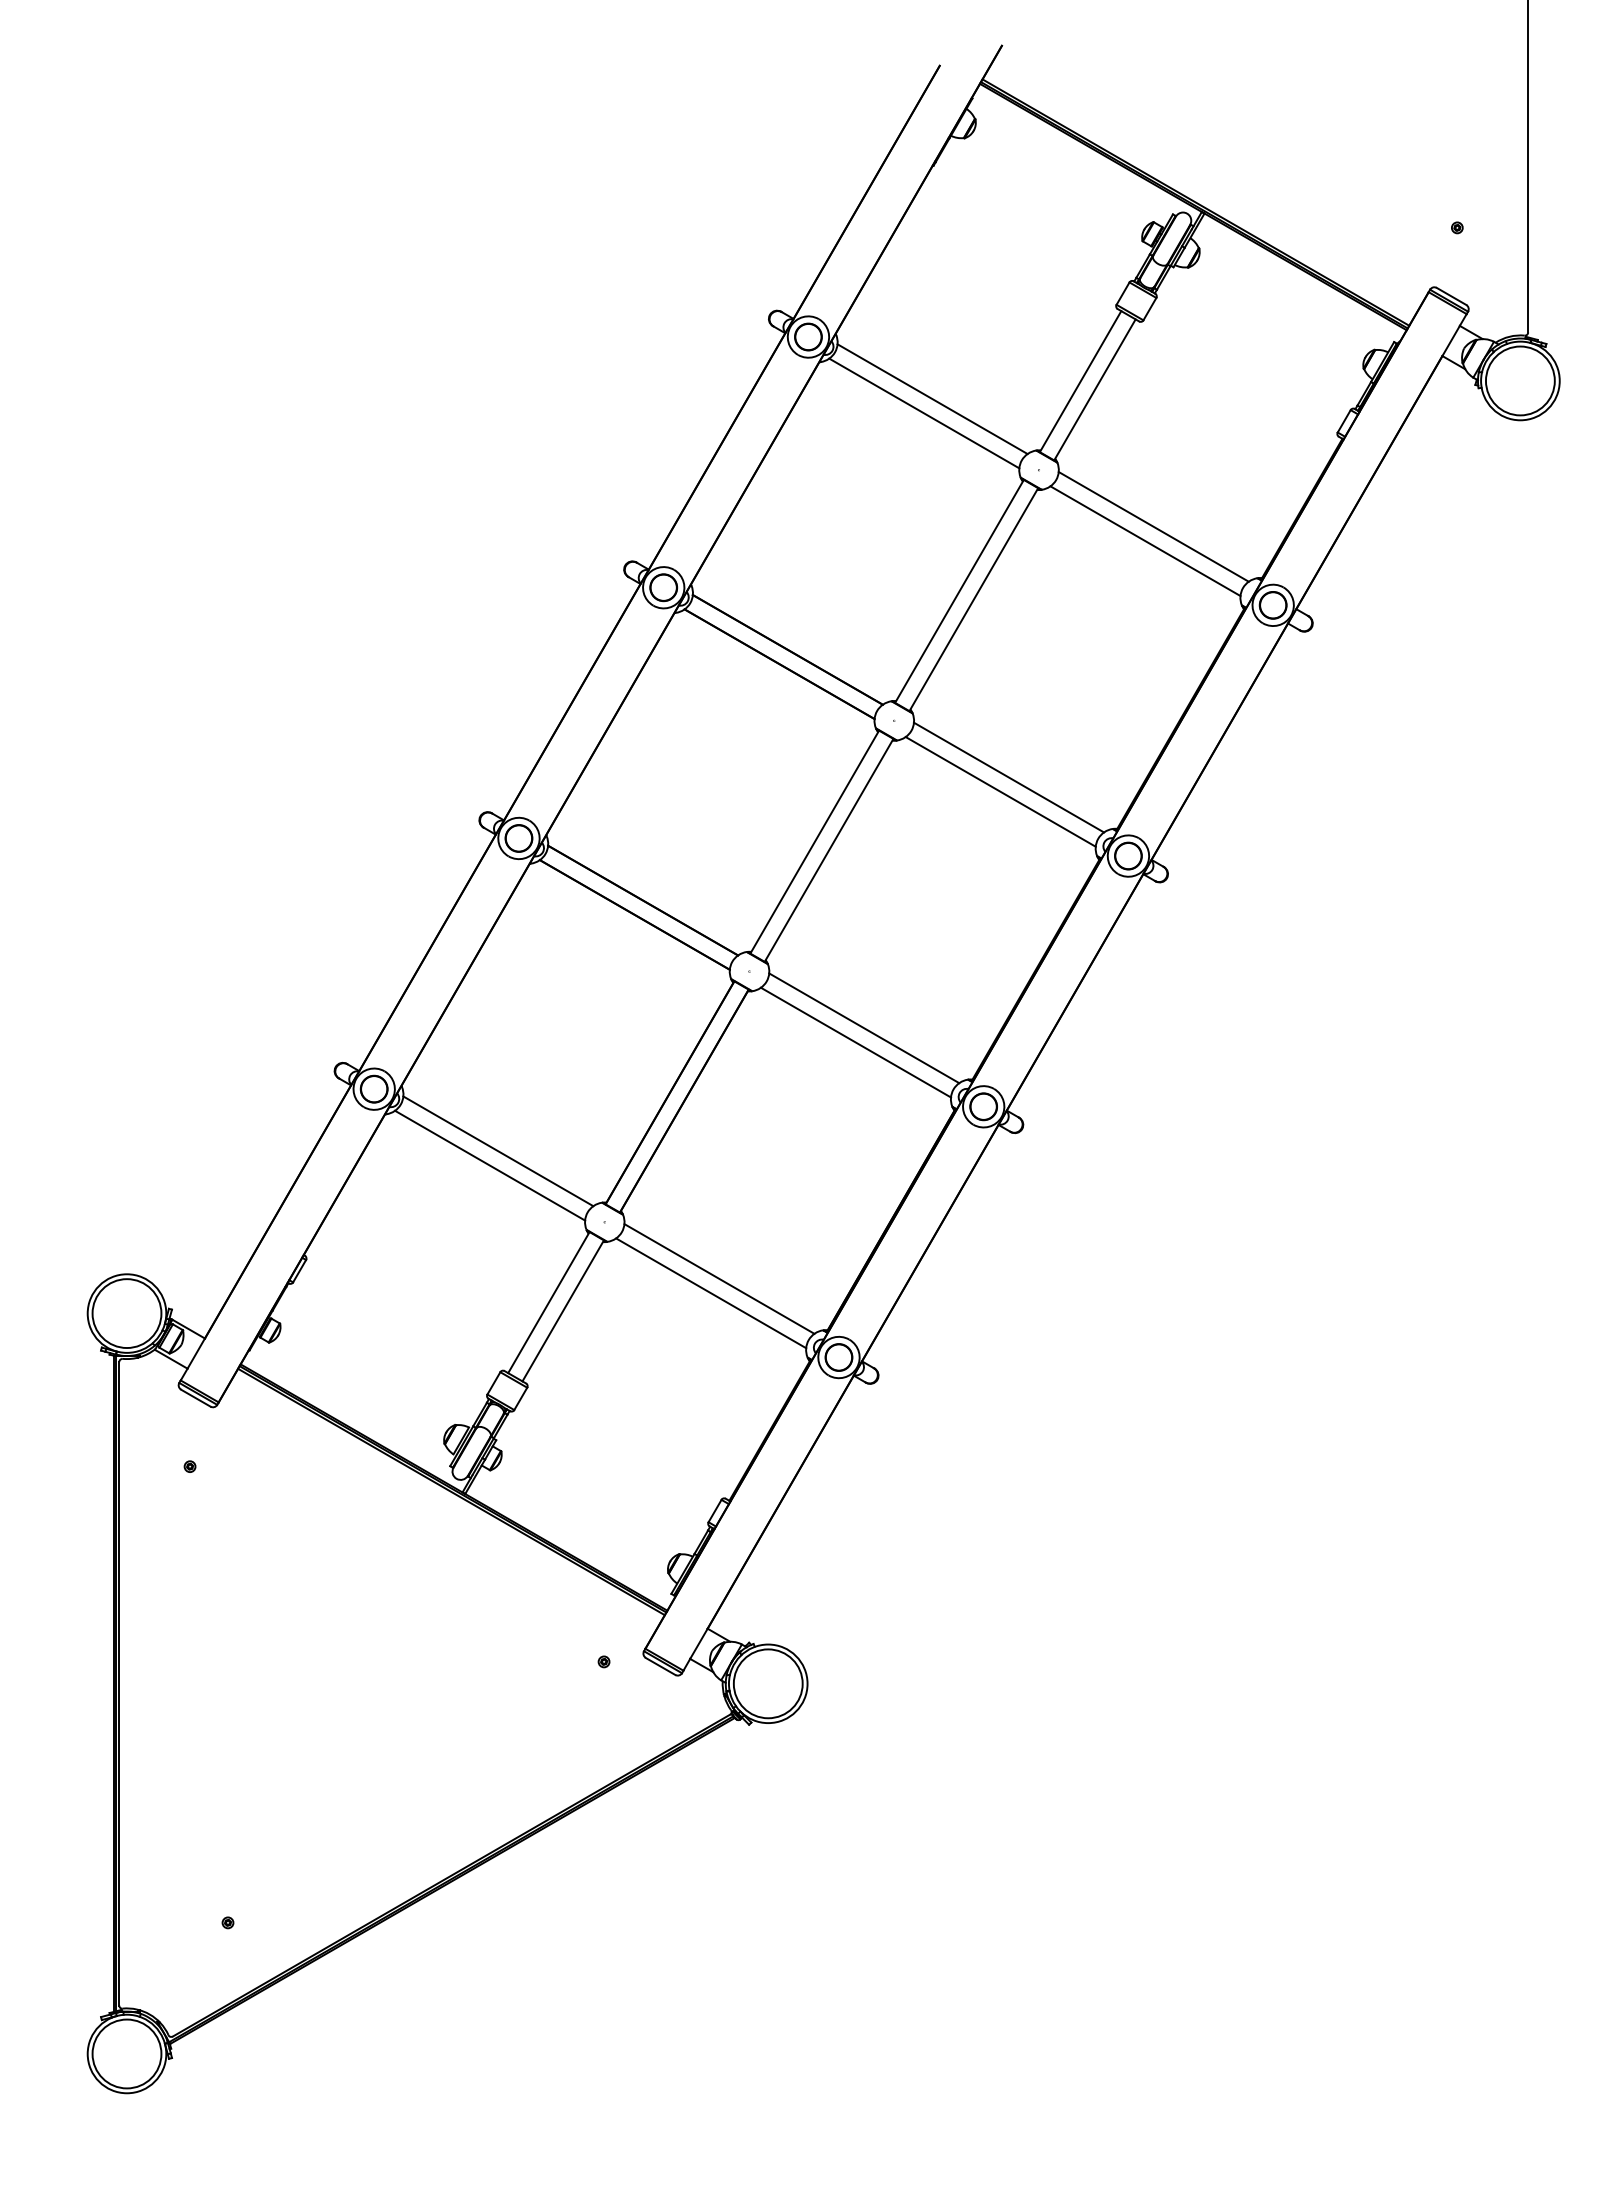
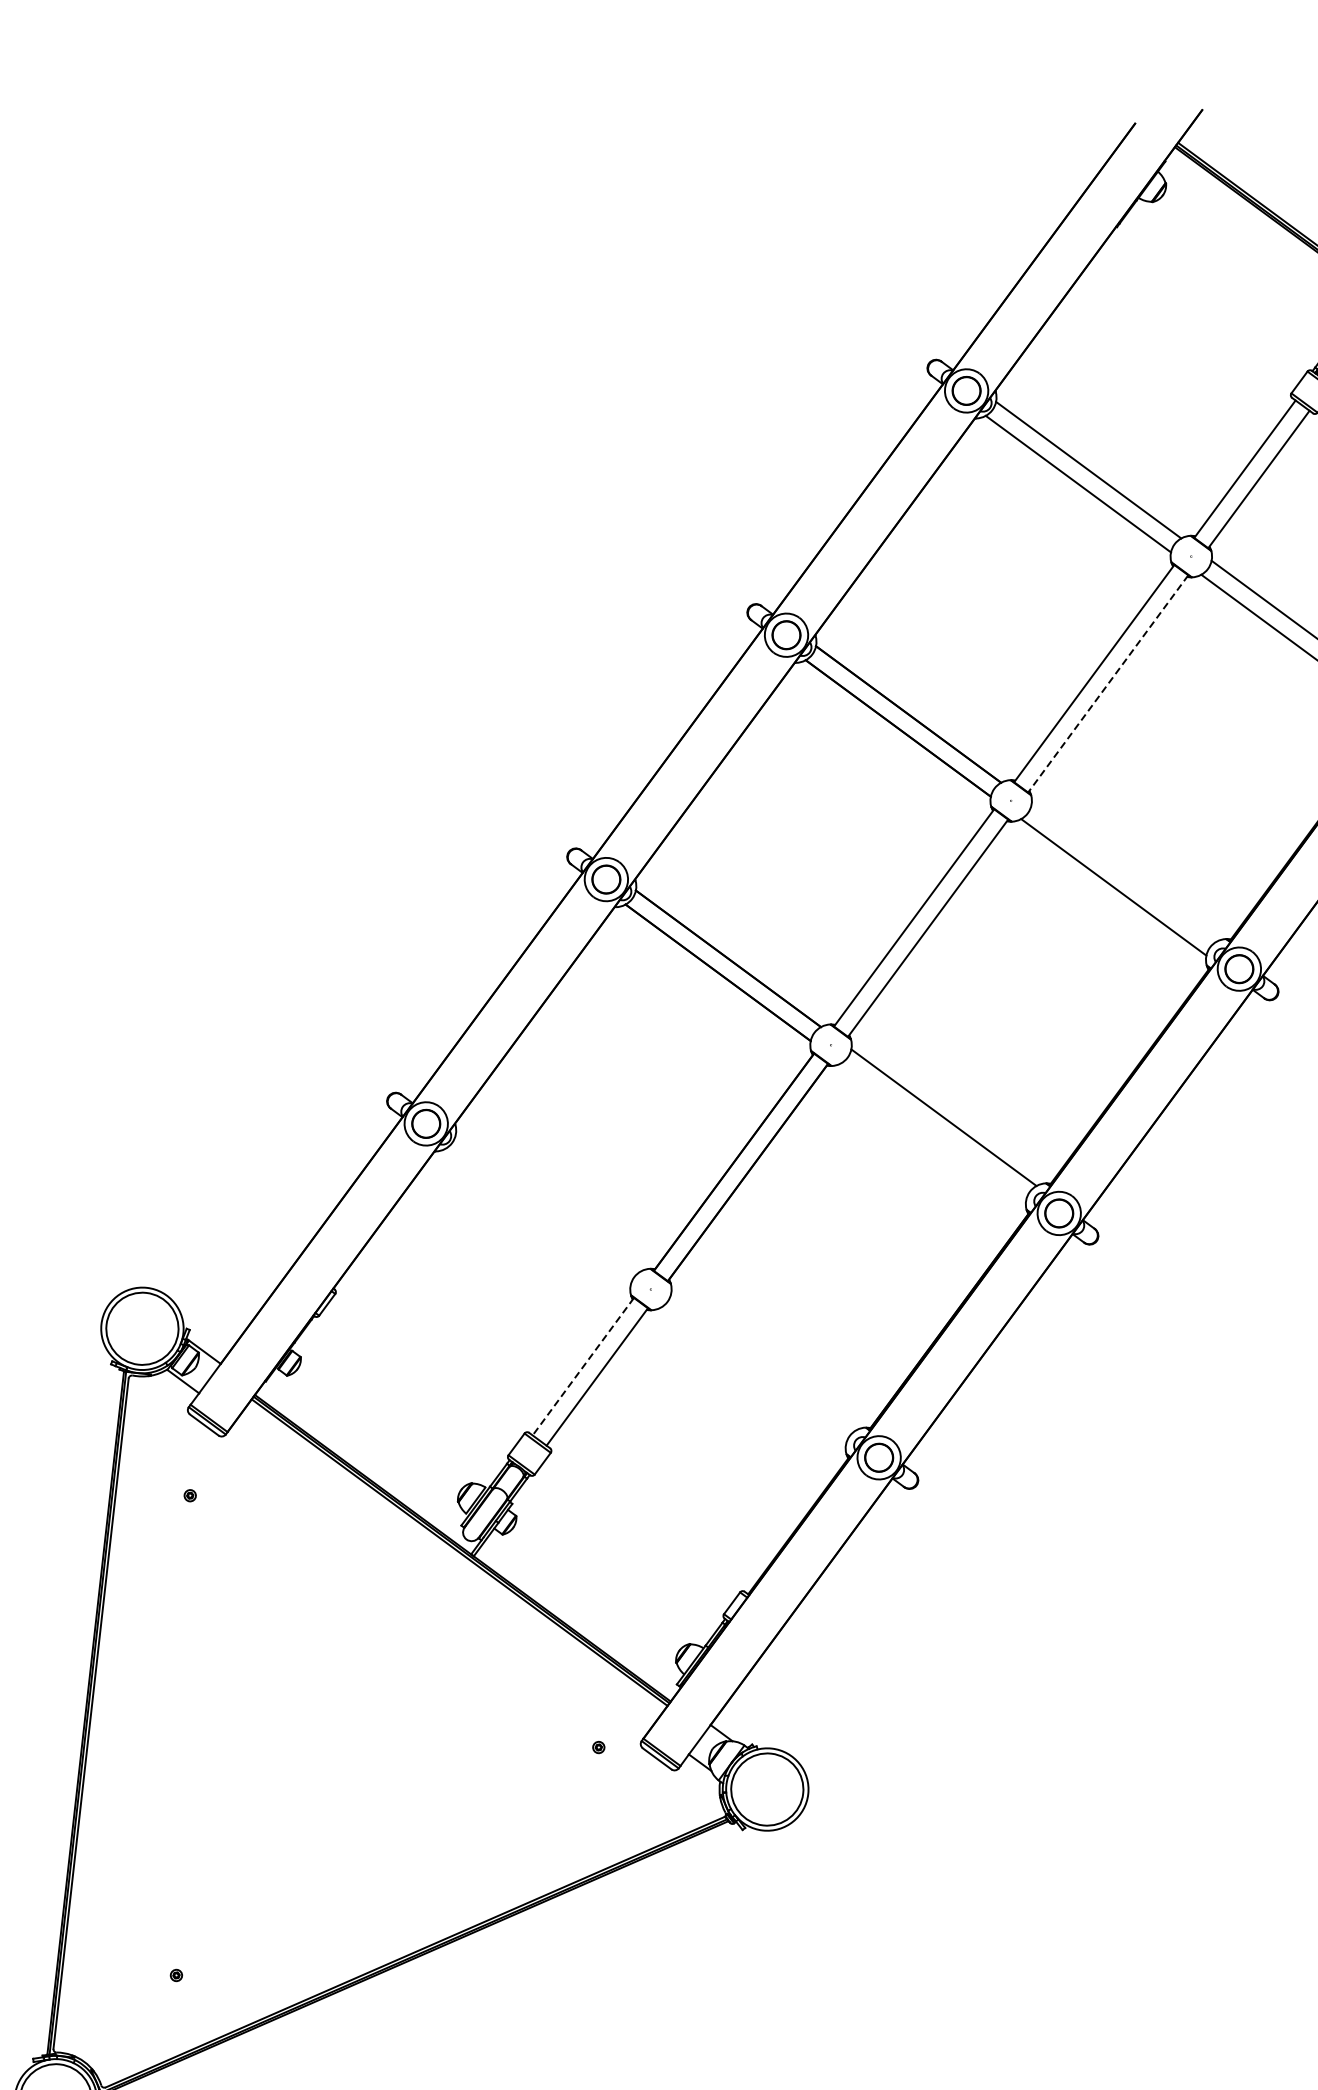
line: (973, 599) -> (1107, 683), solid -> dashed
line: (1009, 777) -> (1124, 873), removed
line: (855, 1042) -> (933, 1131), removed
line: (498, 1151) -> (548, 1203), removed
line: (490, 1165) -> (538, 1216), removed
line: (719, 1278) -> (763, 1361), removed
line: (711, 1293) -> (753, 1376), removed
line: (548, 1303) -> (582, 1367), solid -> dashed

